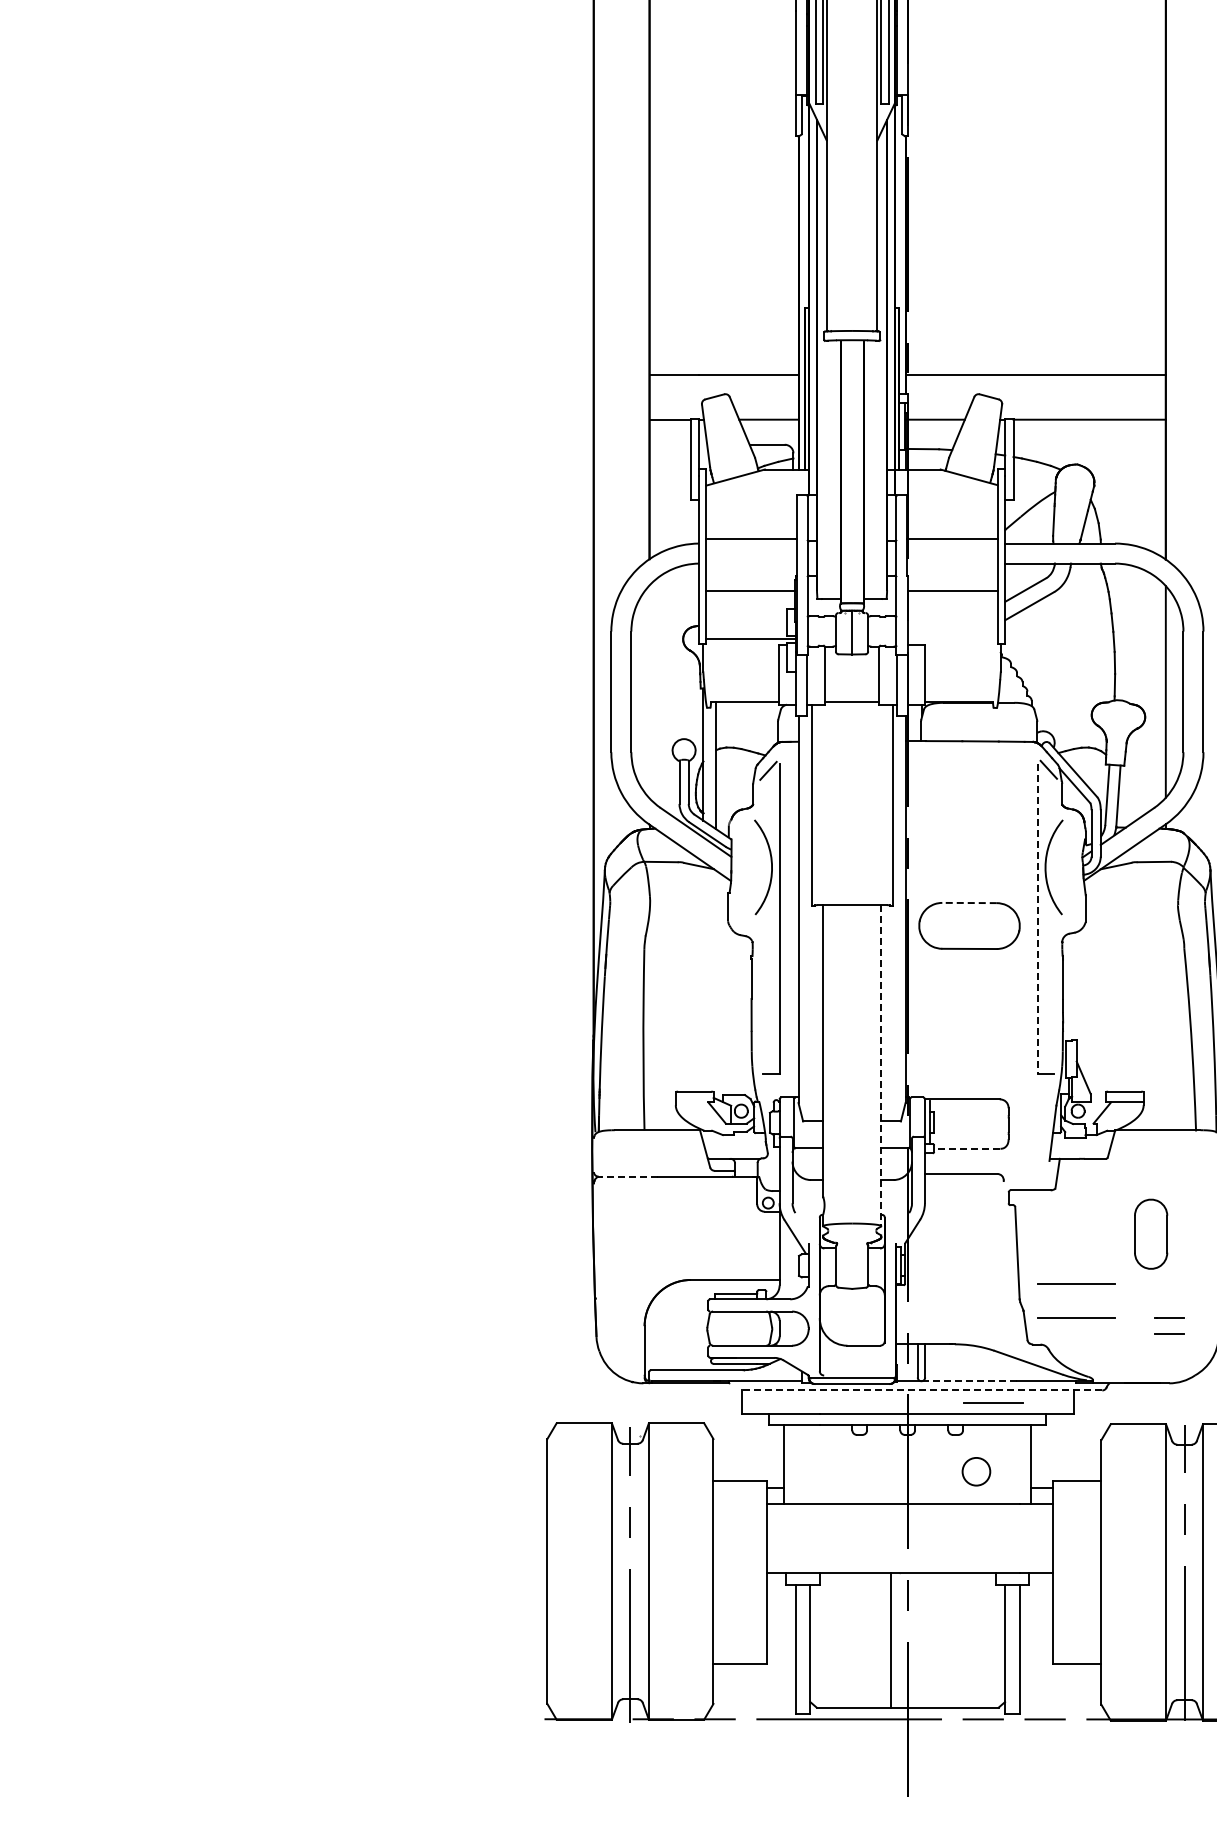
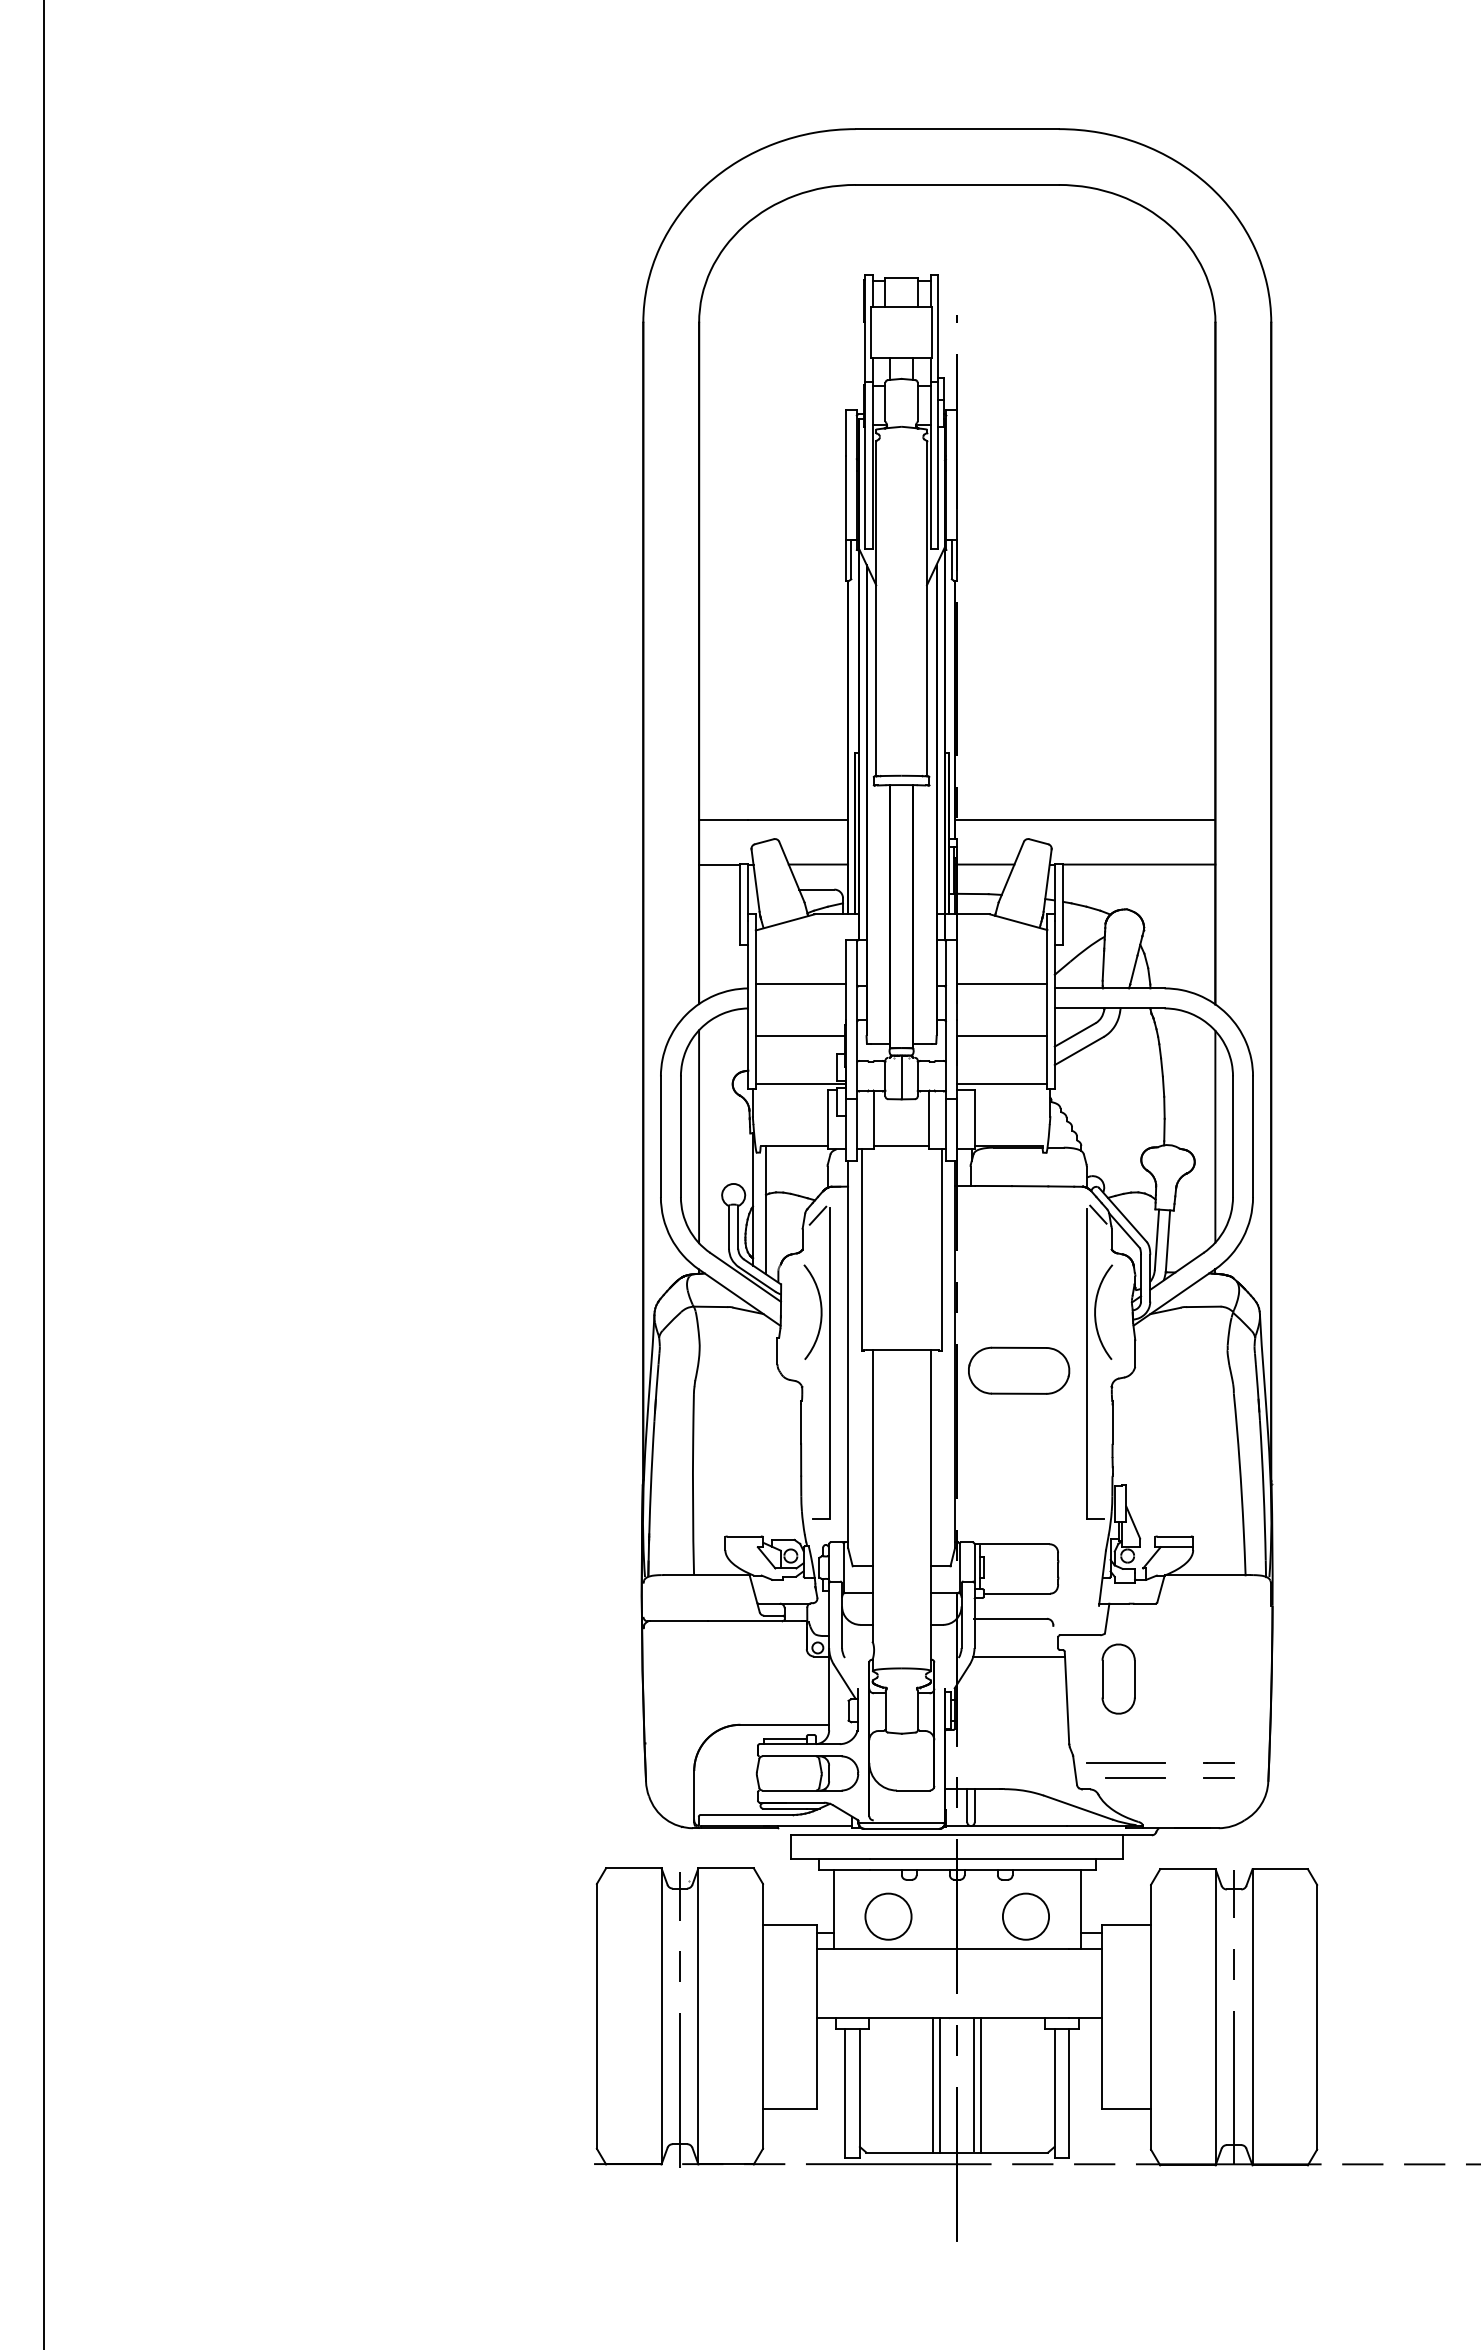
line: (952, 639) -> (1002, 1084), added
line: (649, 691) -> (699, 1136), added
line: (968, 902) -> (1018, 1347), dashed -> solid
line: (1037, 919) -> (1087, 1364), dashed -> solid
line: (880, 1065) -> (930, 1510), dashed -> solid
line: (966, 1148) -> (1016, 1593), dashed -> solid
line: (629, 1176) -> (679, 1621), dashed -> solid
line: (968, 1212) -> (1018, 1657), added
part: (1150, 1233) -> (1118, 1678), moved
line: (1075, 1283) -> (1125, 1728), removed
line: (969, 1381) -> (1019, 1826), dashed -> solid
line: (920, 1390) -> (970, 1835), dashed -> solid
line: (993, 1401) -> (1135, 1777), moved
circle: (838, 1471) -> (888, 1916), added
circle: (975, 1471) -> (1025, 1916), size x1.67
line: (924, 1639) -> (974, 2084), added
line: (882, 1640) -> (932, 2085), added
line: (931, 1640) -> (981, 2085), added

